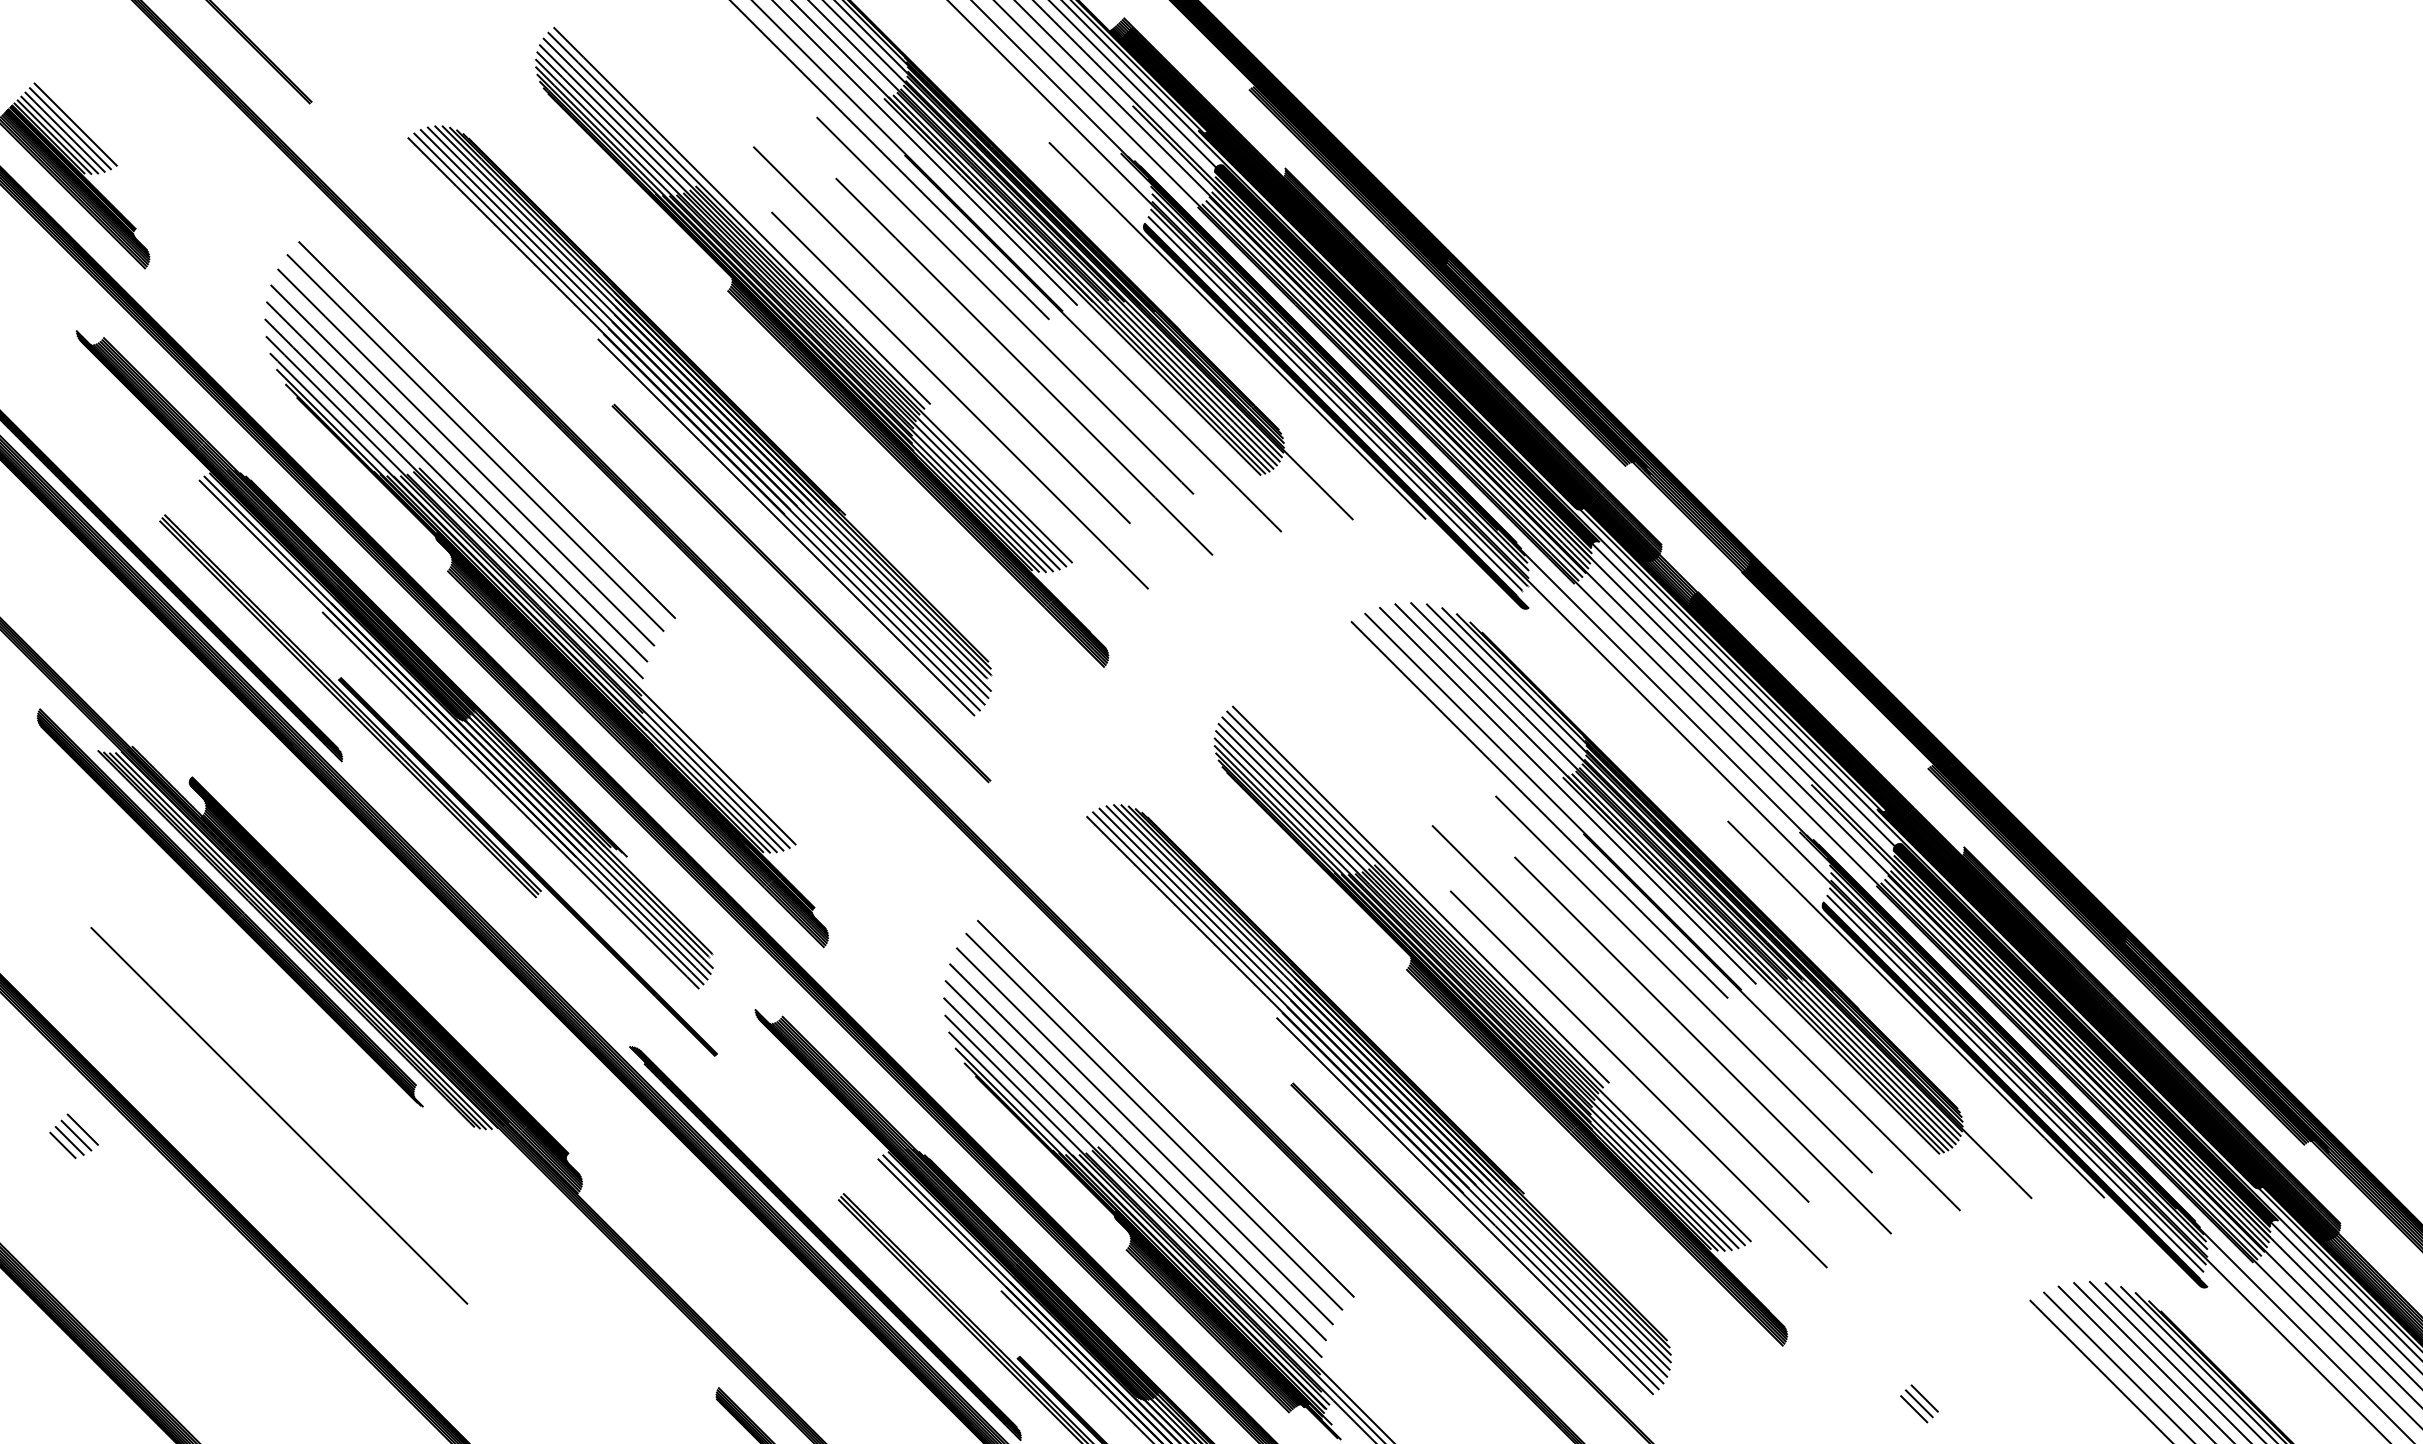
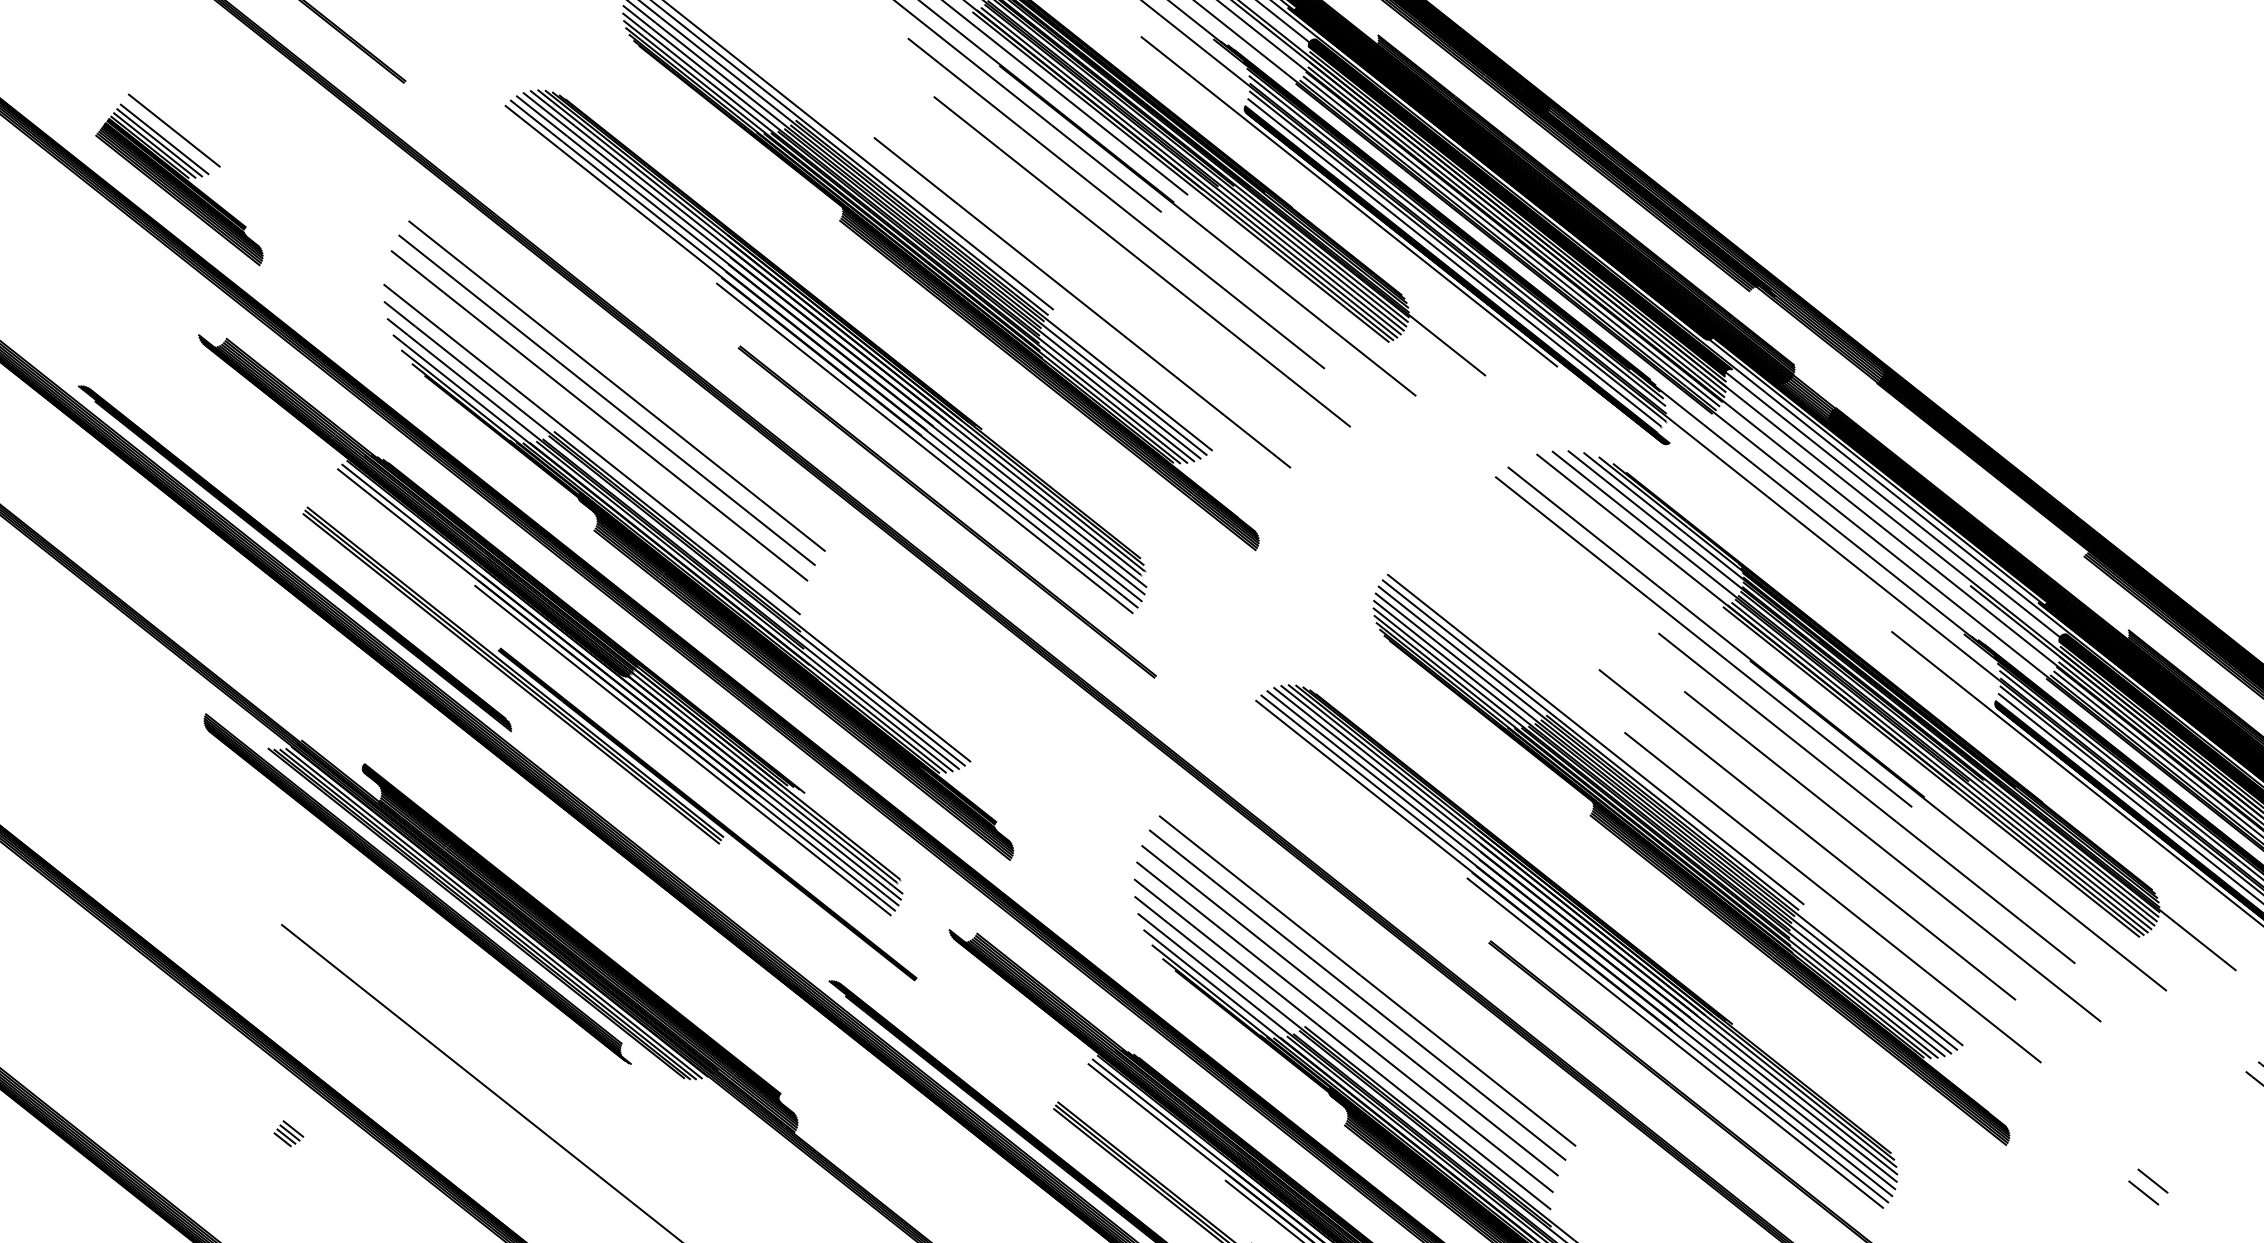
line: (70, 128) -> (169, 135), removed
line: (941, 335) -> (1056, 240), removed
line: (459, 473) -> (594, 432), removed
line: (1567, 795) -> (1729, 624), removed
part: (73, 1136) -> (288, 1133), size x0.6
line: (1919, 1403) -> (2148, 1186), removed

